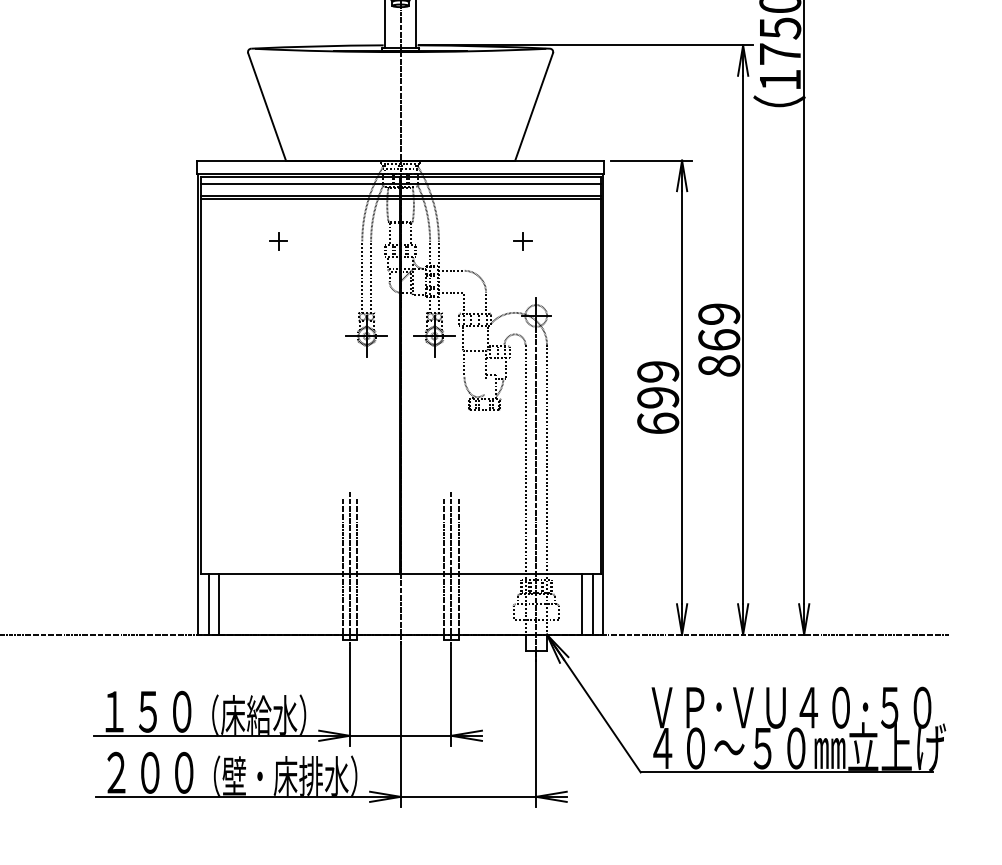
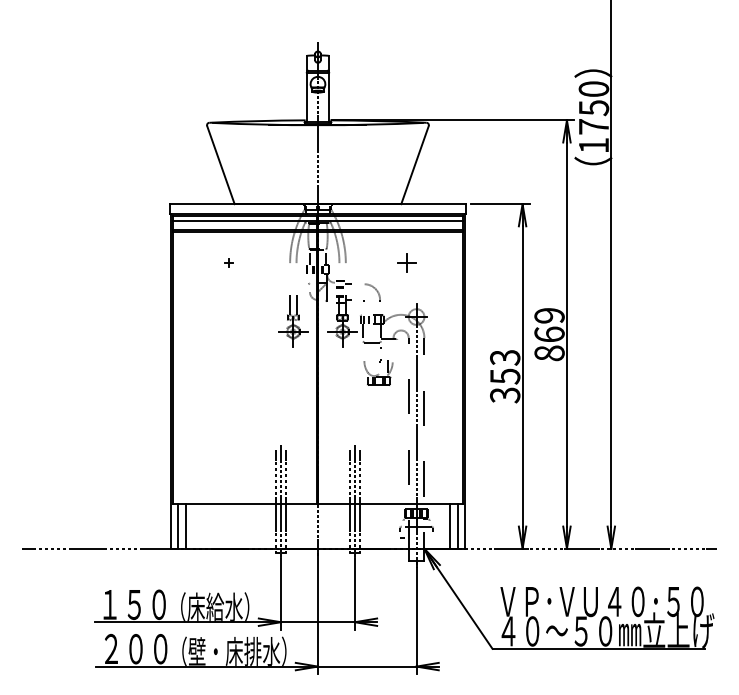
part: (278, 240) -> (229, 262), size x0.6
part: (522, 240) -> (406, 262), size x1.4
text: (658, 397) -> (505, 376), 699 -> 353

